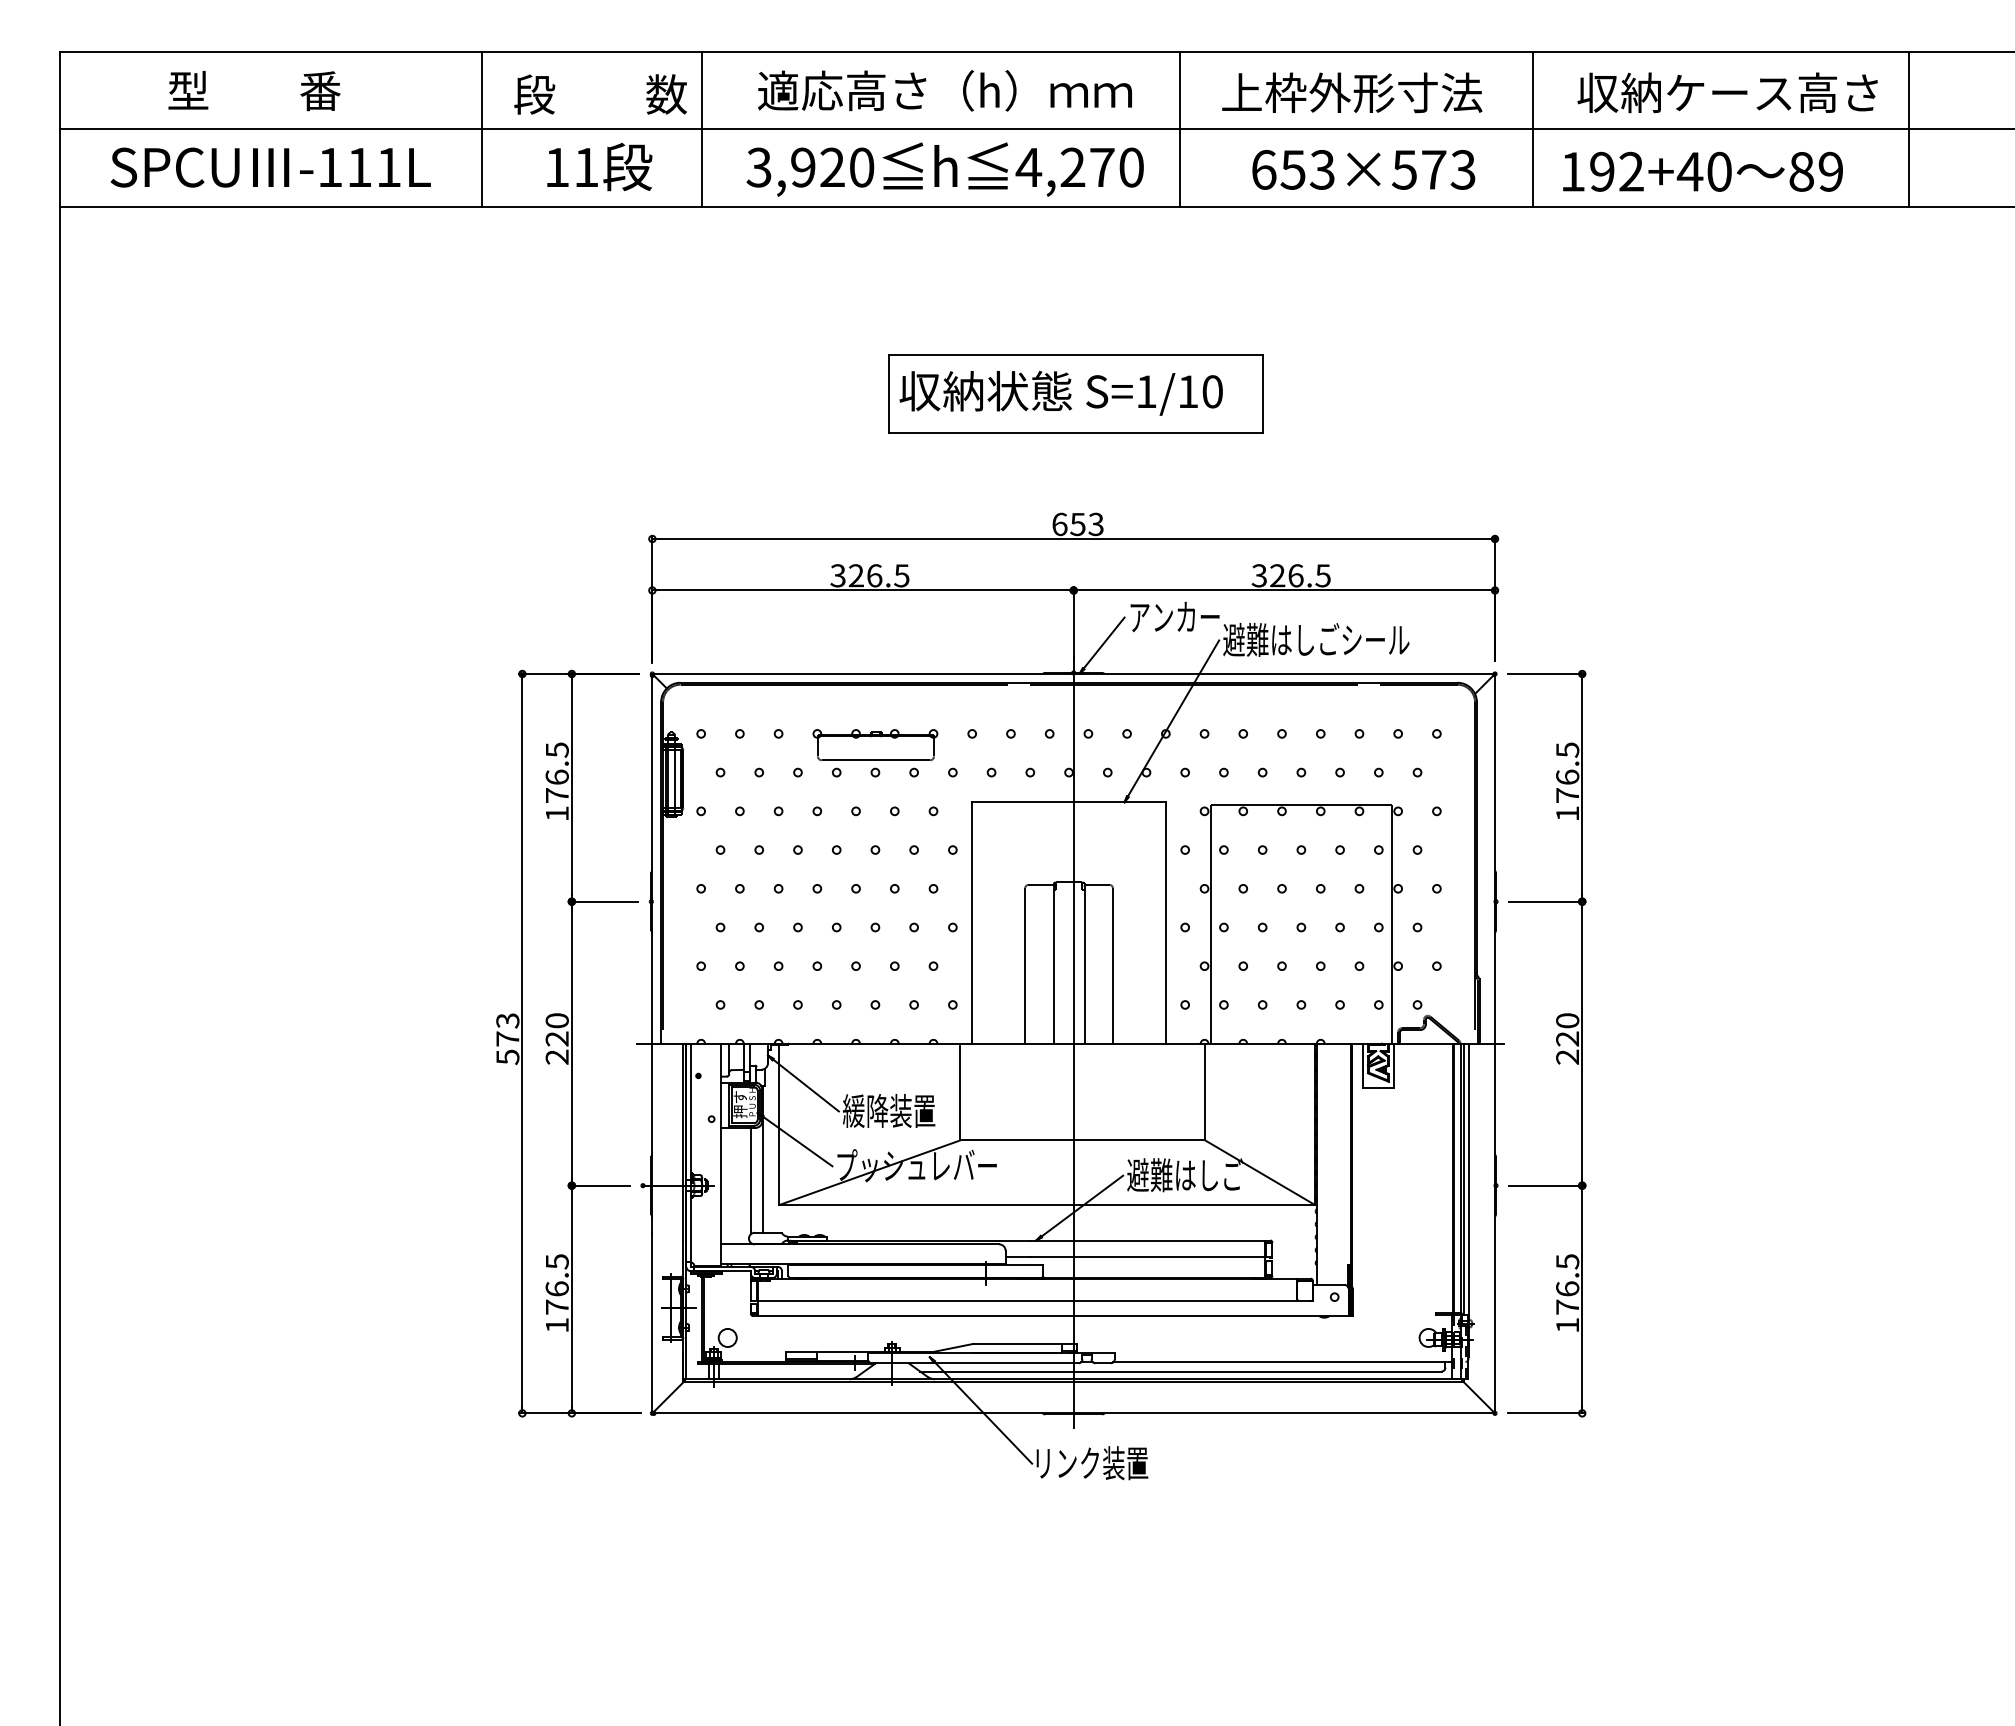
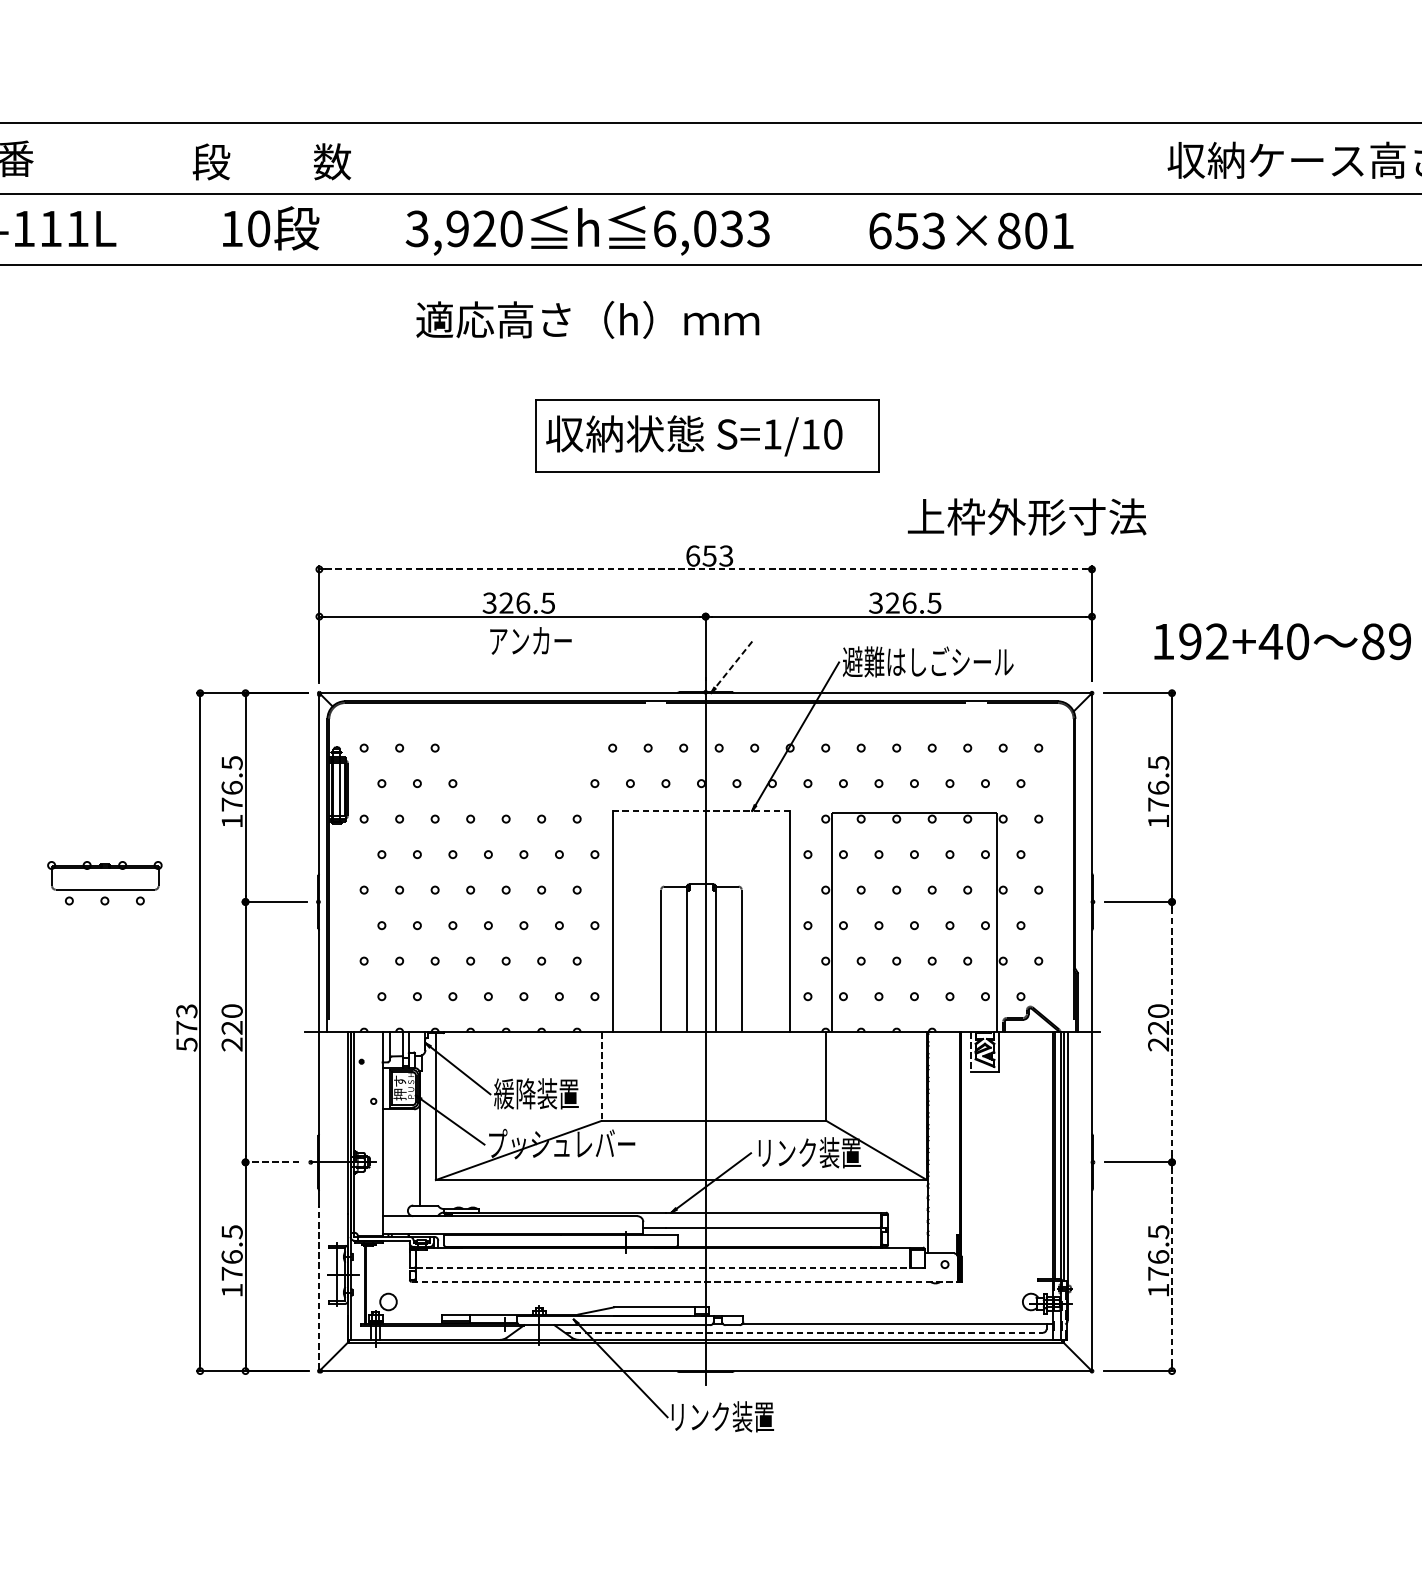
text: (944, 90) -> (587, 319), moved
text: (1352, 92) -> (1027, 516), moved
line: (482, 128) -> (163, 193), removed
line: (702, 128) -> (365, 193), removed
line: (1180, 128) -> (803, 193), removed
line: (1533, 128) -> (1127, 193), removed
text: (586, 167) -> (258, 228), 11 -> 10
text: (1079, 167) -> (711, 228), 4,270 -> 6,033
text: (1433, 169) -> (1035, 230), 653×573 -> 653×801
text: (1702, 171) -> (1282, 641), moved
line: (1073, 538) -> (705, 568), solid -> dashed
text: (1174, 616) -> (530, 640), moved
line: (1102, 645) -> (732, 667), solid -> dashed
part: (875, 753) -> (104, 883), moved
line: (1069, 802) -> (701, 811), solid -> dashed
line: (1582, 1043) -> (1172, 1032), solid -> dashed
line: (1362, 1065) -> (970, 1052), solid -> dashed
line: (960, 1092) -> (601, 1076), solid -> dashed
text: (1185, 1175) -> (808, 1153), 避難はしご -> リンク装置
line: (751, 1180) -> (410, 1157), removed
line: (599, 1185) -> (270, 1162), solid -> dashed
line: (1582, 1299) -> (1172, 1266), solid -> dashed
line: (1027, 1300) -> (663, 1267), solid -> dashed
line: (1050, 1316) -> (684, 1282), solid -> dashed
line: (652, 1322) -> (319, 1287), solid -> dashed
line: (1180, 1371) -> (803, 1332), solid -> dashed

